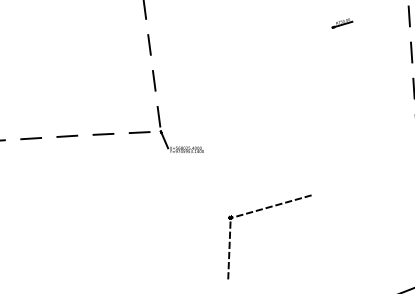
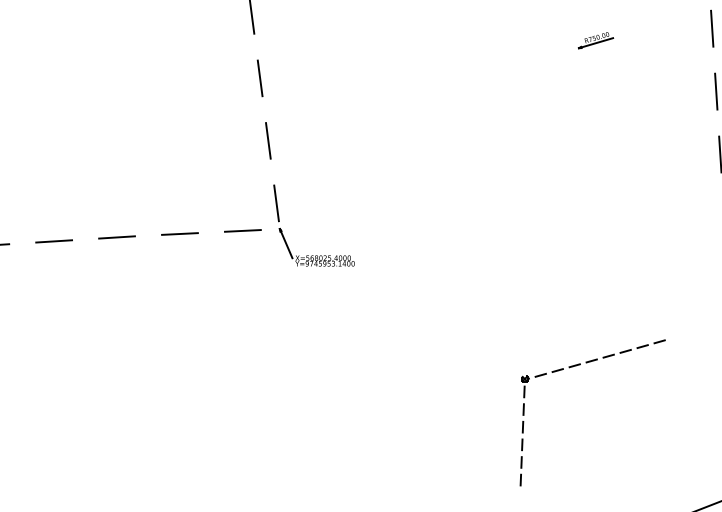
part: (262, 210) -> (580, 366), moved

